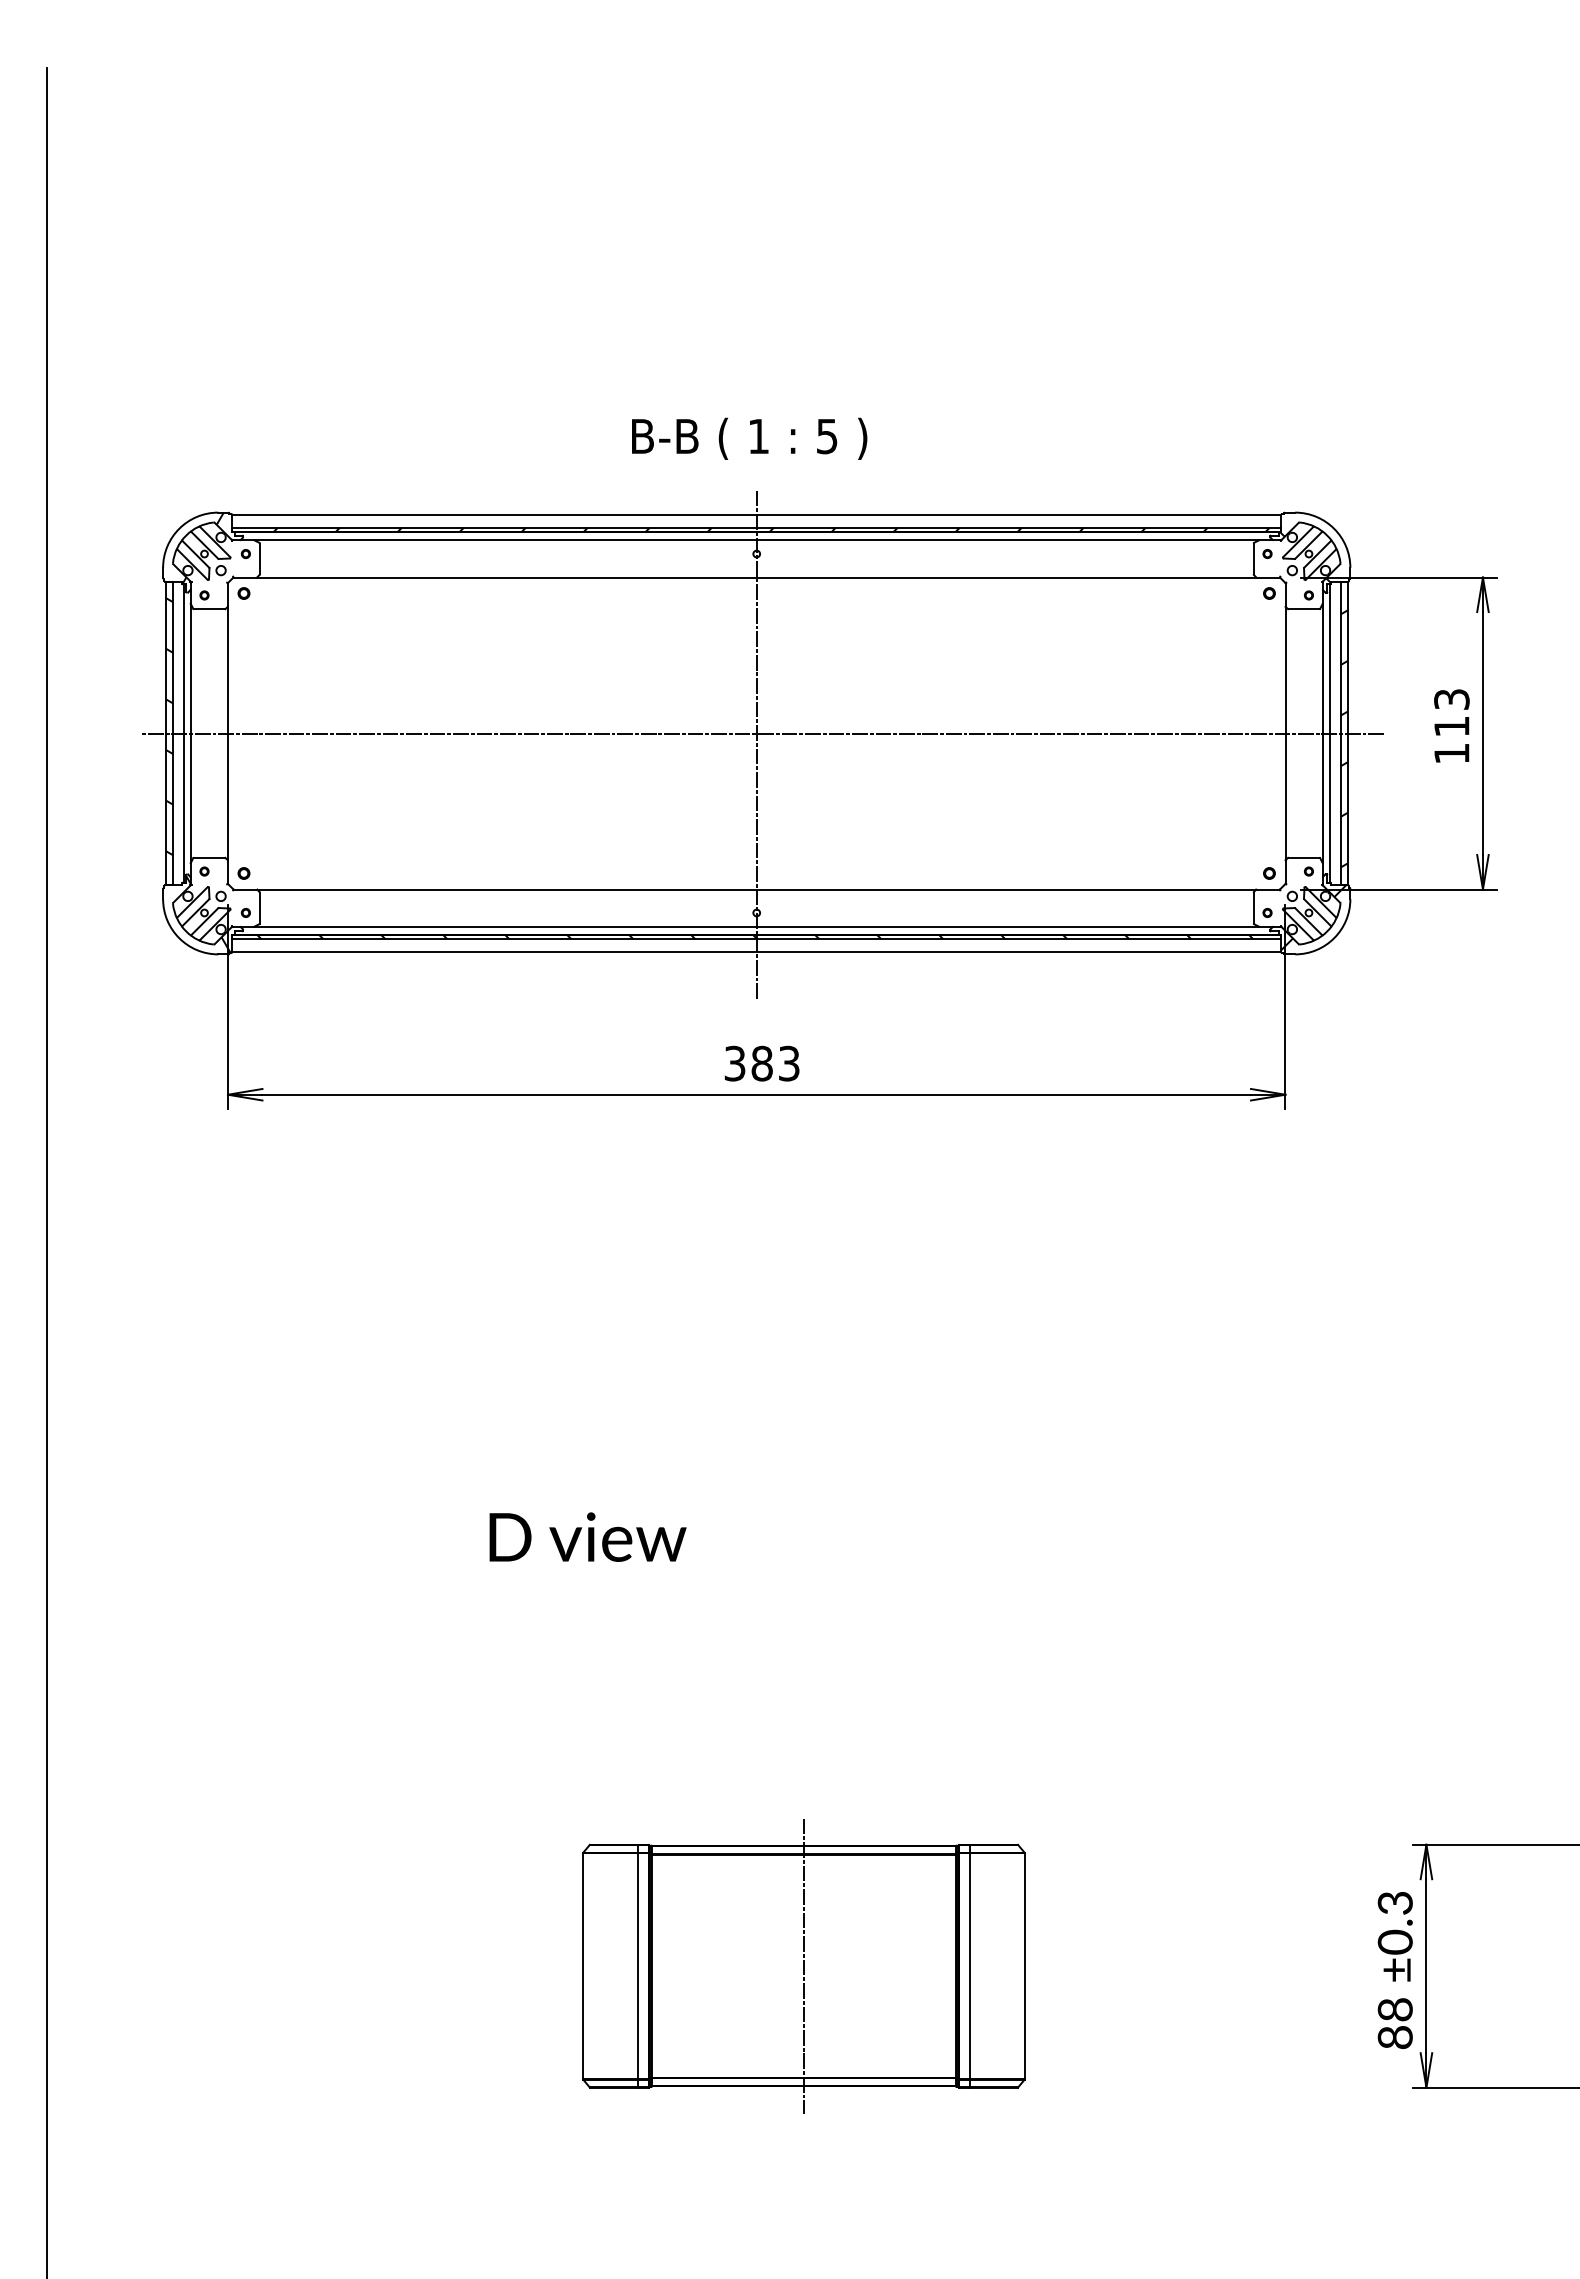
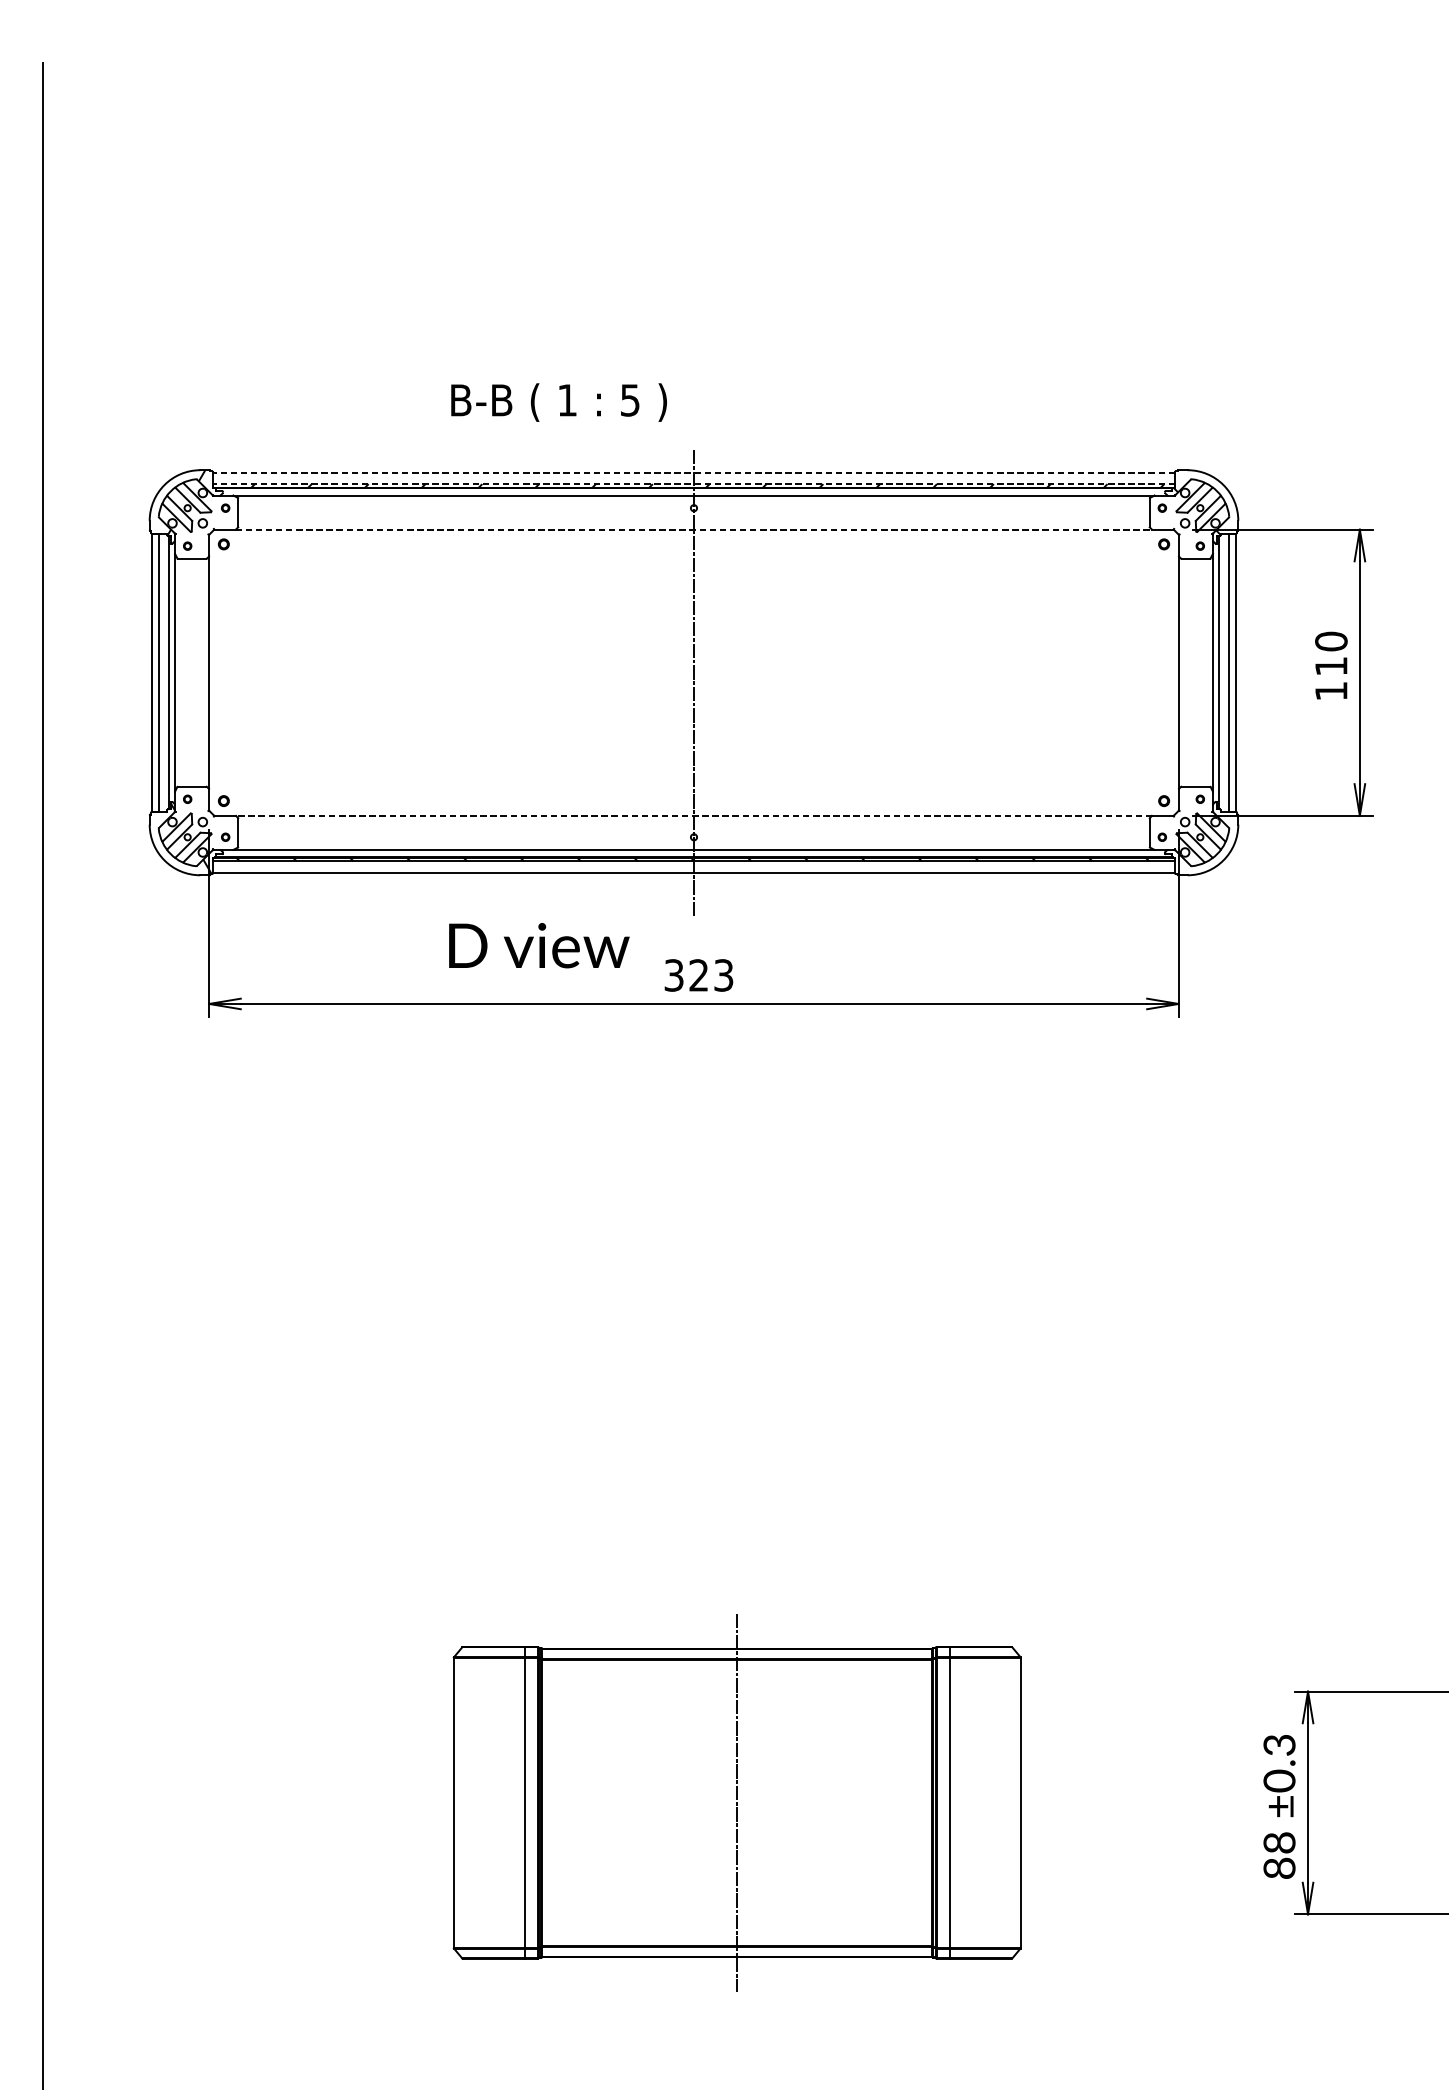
text: (749, 438) -> (558, 402), moved
line: (756, 515) -> (693, 472), solid -> dashed
line: (756, 527) -> (693, 483), solid -> dashed
line: (756, 577) -> (693, 529), solid -> dashed
text: (1451, 699) -> (1331, 641), 113 -> 110
hatch: (168, 726) -> (154, 666), removed
line: (762, 733) -> (699, 672), removed
hatch: (1343, 738) -> (1232, 677), removed
line: (756, 889) -> (693, 815), solid -> dashed
hatch: (1313, 917) -> (1204, 841), removed
text: (761, 1063) -> (698, 975), 383 -> 323
text: (587, 1536) -> (538, 945), moved
part: (803, 1966) -> (736, 1803), size x1.4

